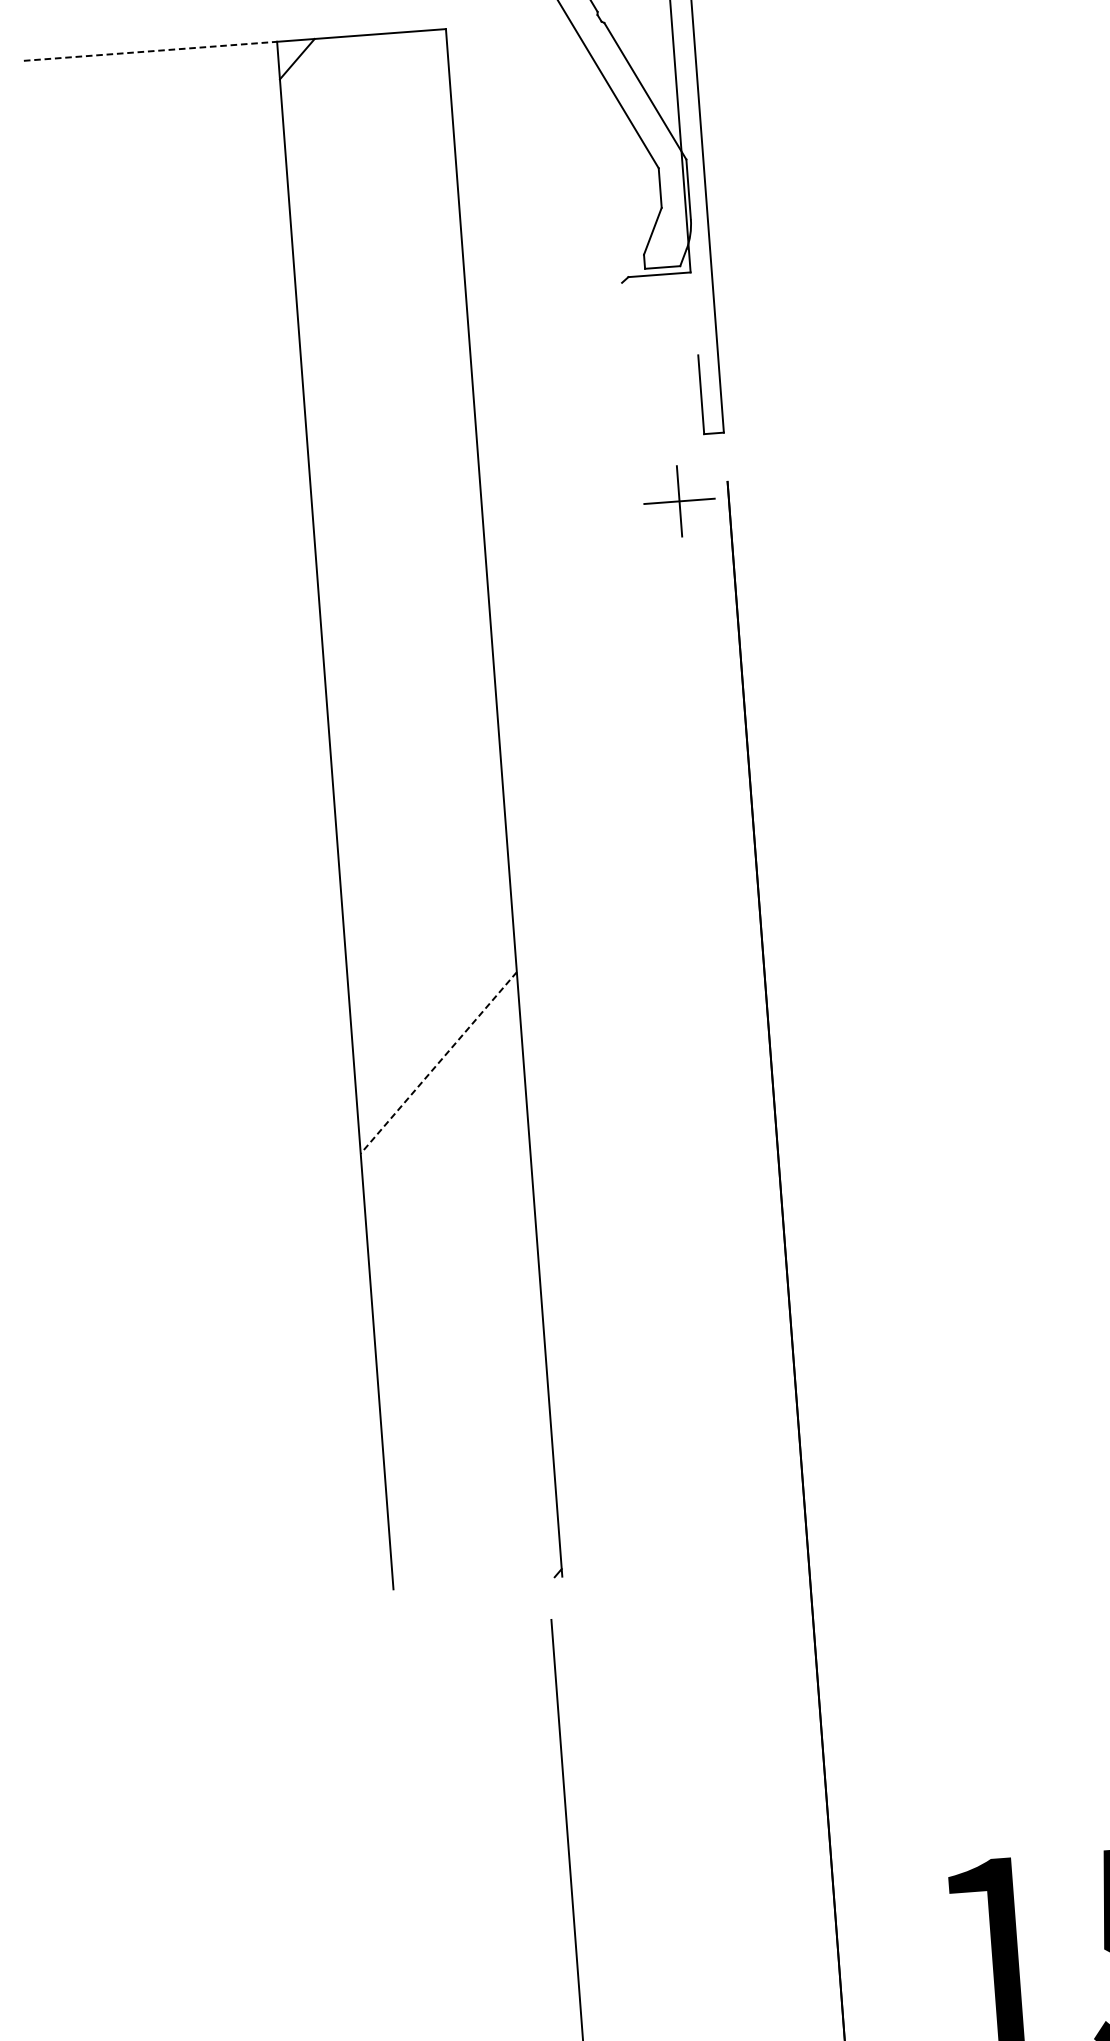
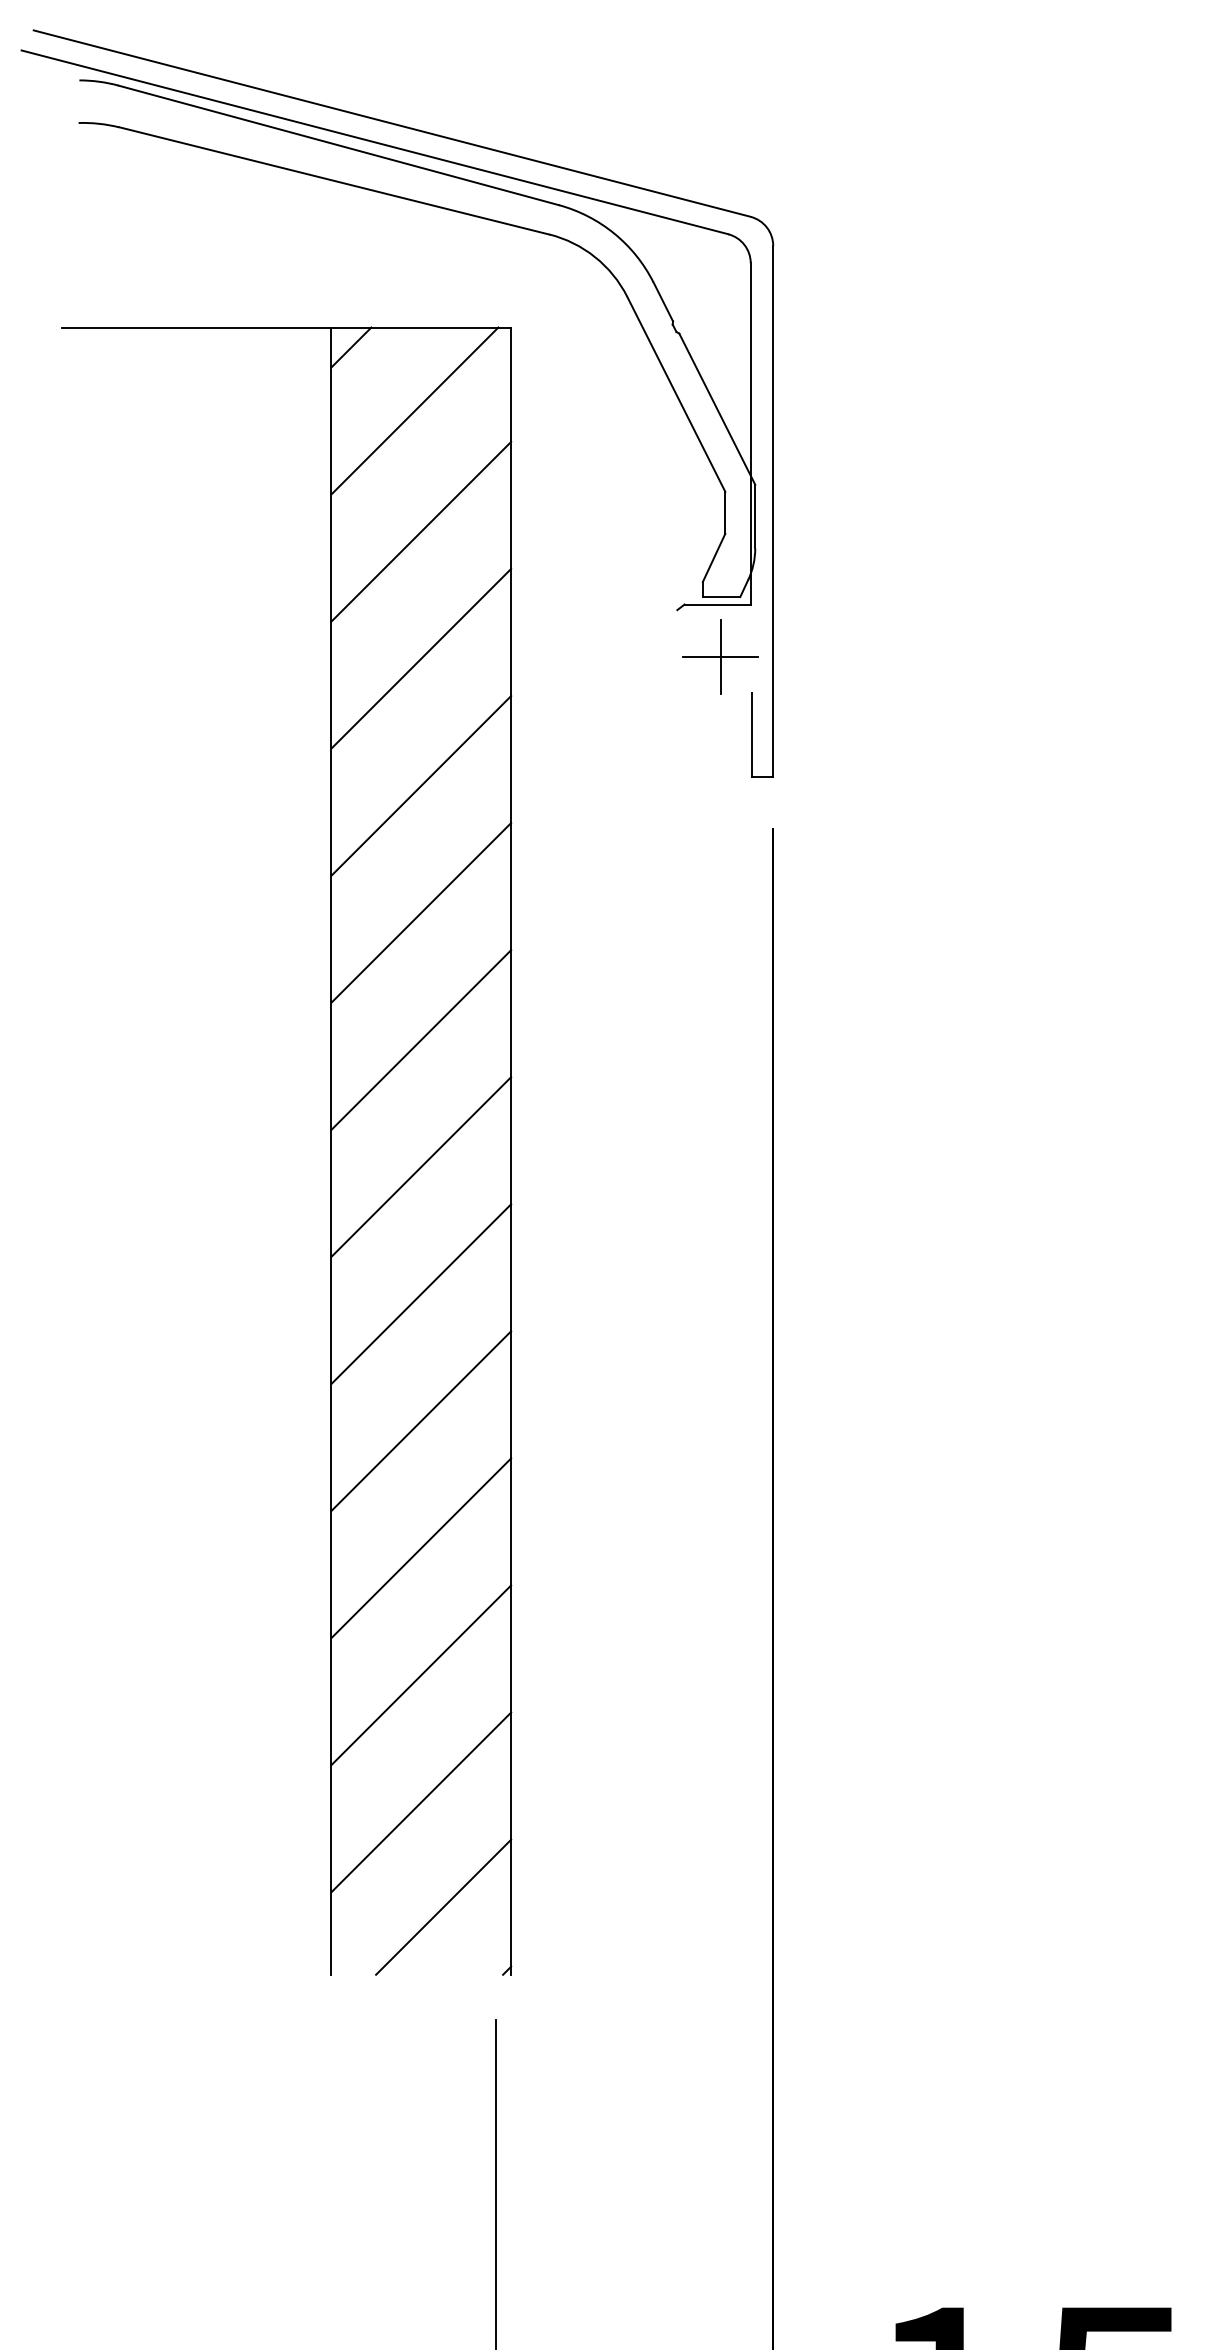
line: (150, 51) -> (196, 327), dashed -> solid
line: (361, 113) -> (414, 410), added
line: (376, 227) -> (421, 531), added
line: (385, 346) -> (421, 658), added
line: (394, 465) -> (421, 785), added
part: (679, 500) -> (720, 656), moved
line: (403, 585) -> (421, 912), added
line: (412, 704) -> (421, 1039), added
line: (420, 823) -> (421, 1166), added
line: (430, 943) -> (421, 1294), added
line: (438, 1063) -> (420, 1421), dashed -> solid
line: (447, 1182) -> (421, 1548), added
line: (456, 1301) -> (421, 1675), added
line: (465, 1421) -> (421, 1802), added
line: (493, 1517) -> (443, 1906), added

